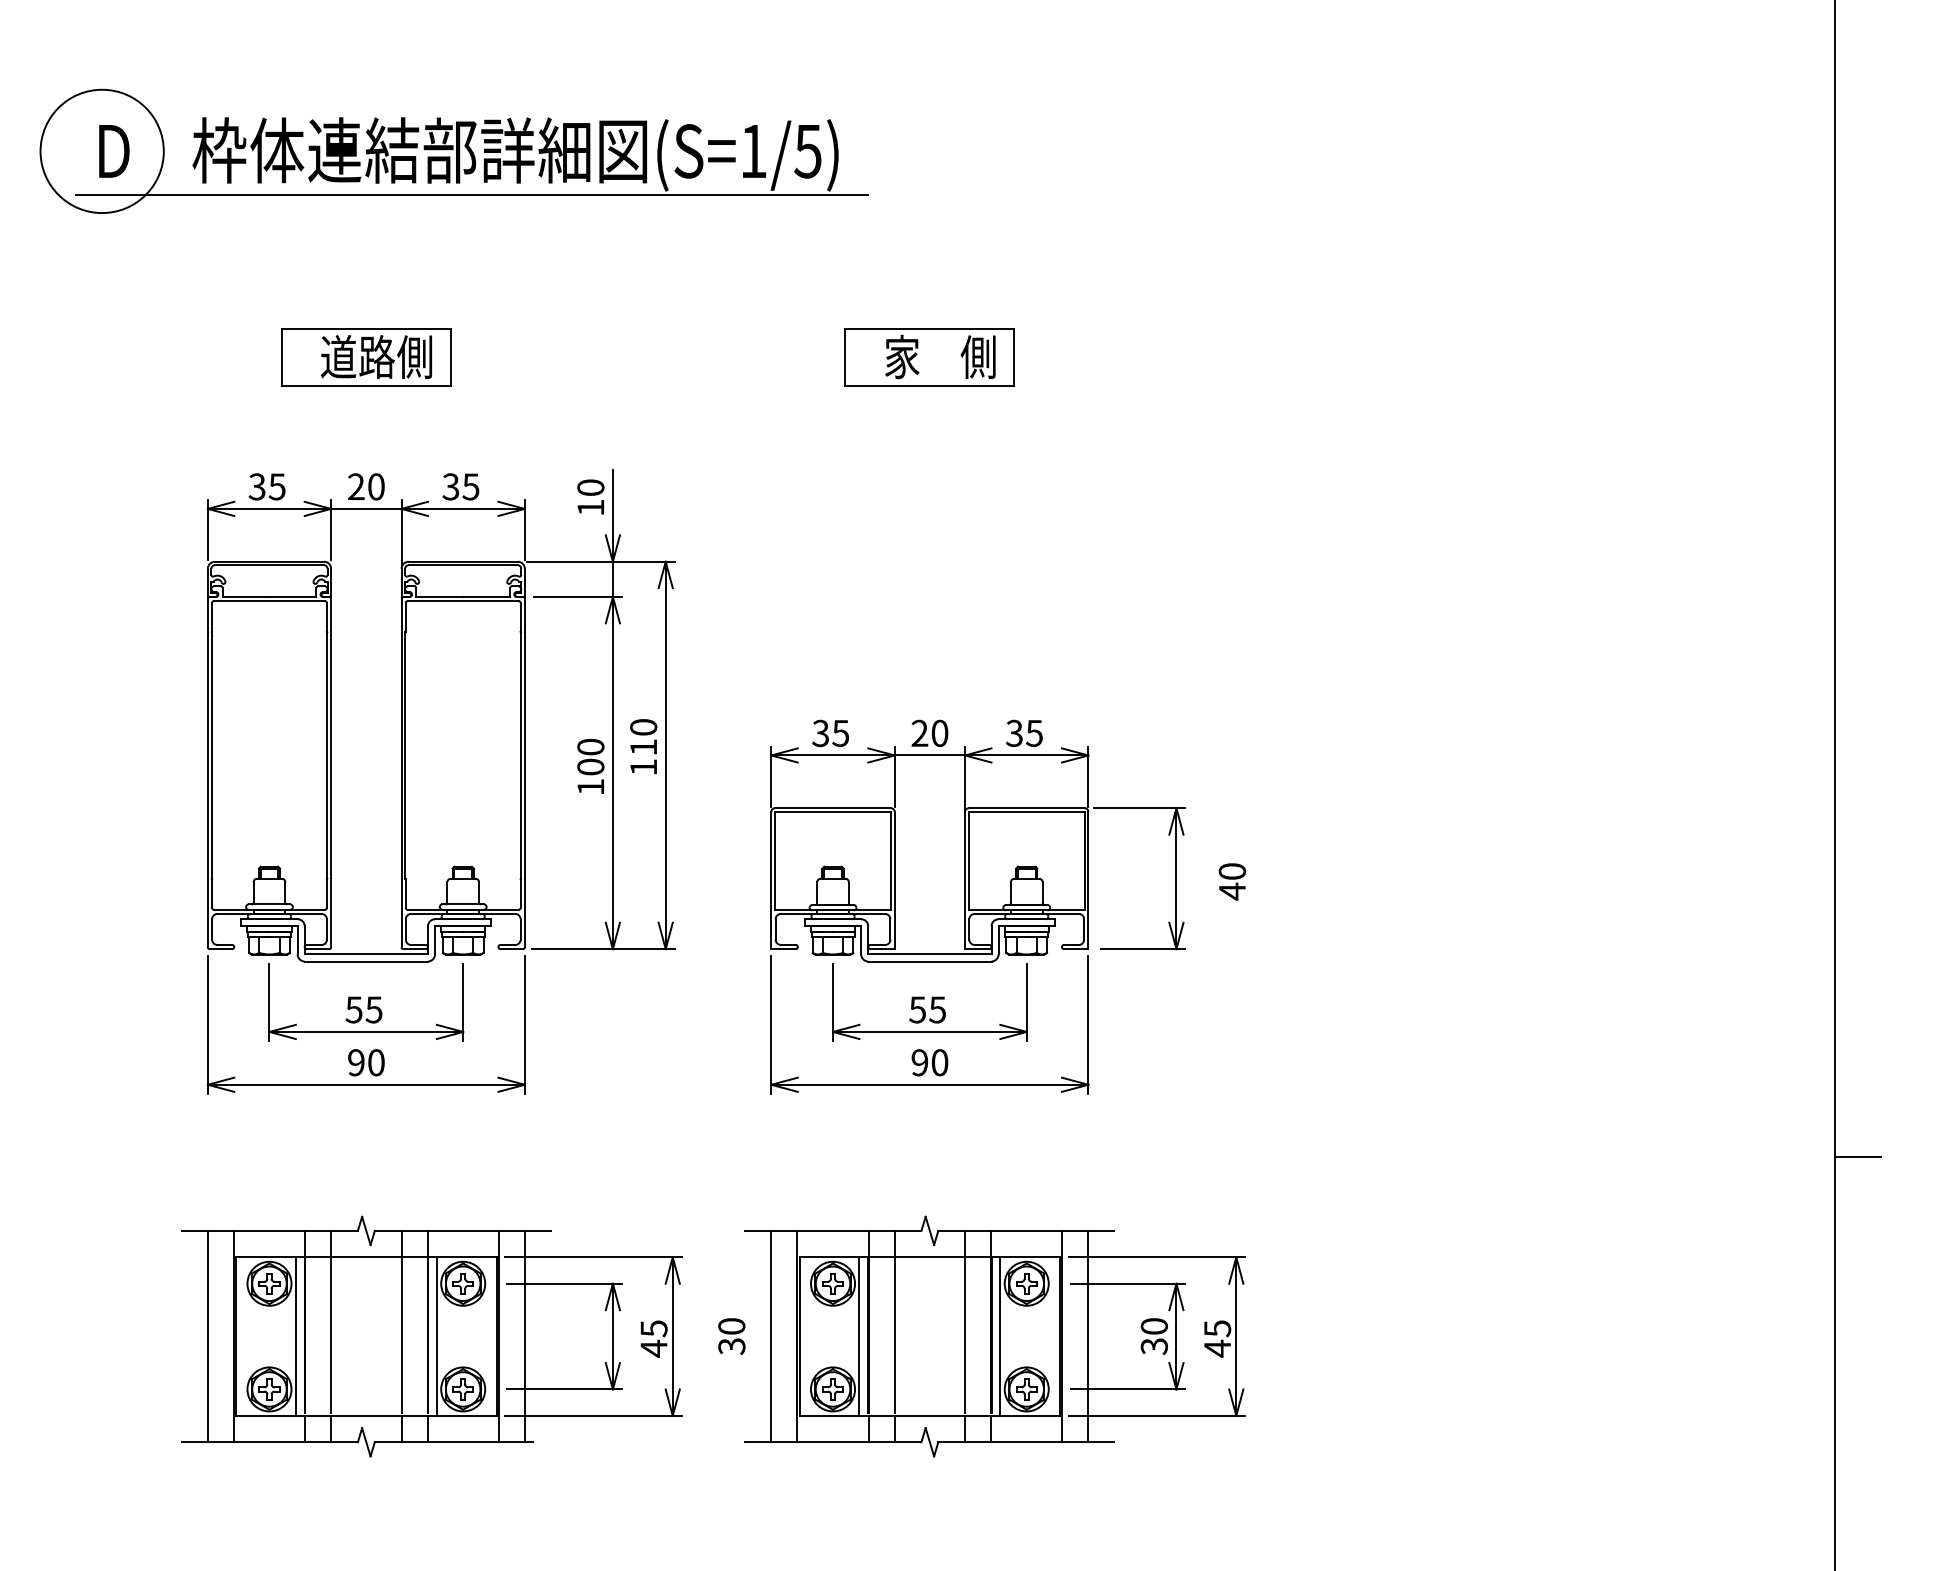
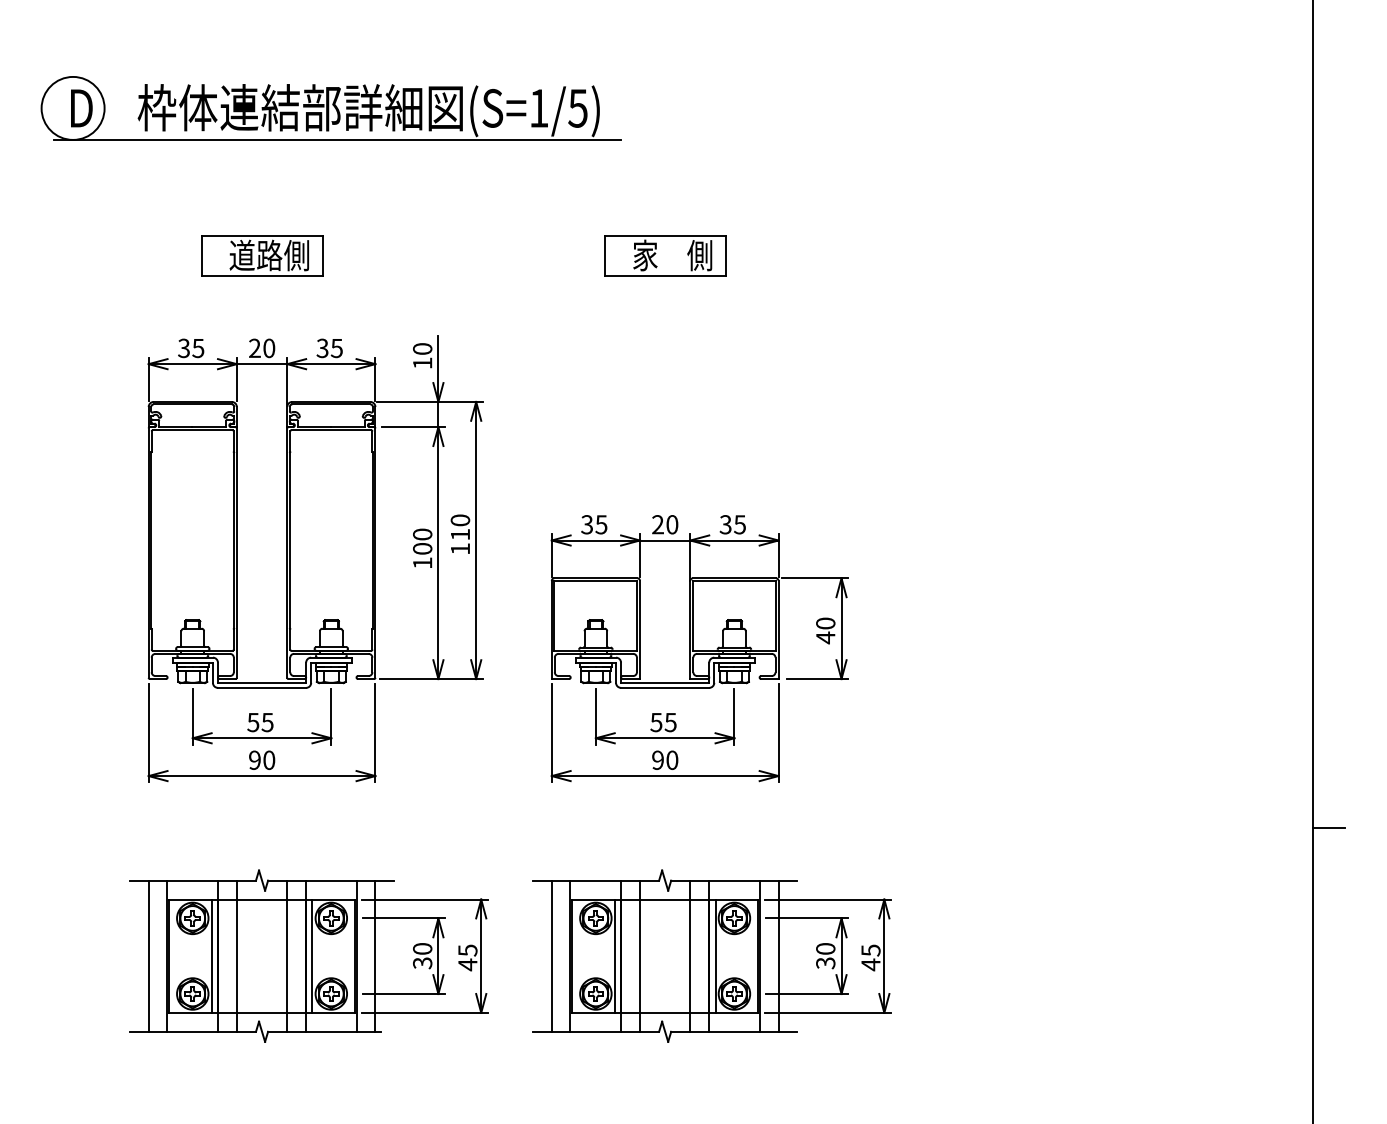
circle: (102, 151) -> (73, 108), size x0.71
text: (1231, 881) -> (825, 630), moved
text: (731, 1336) -> (422, 956), moved

